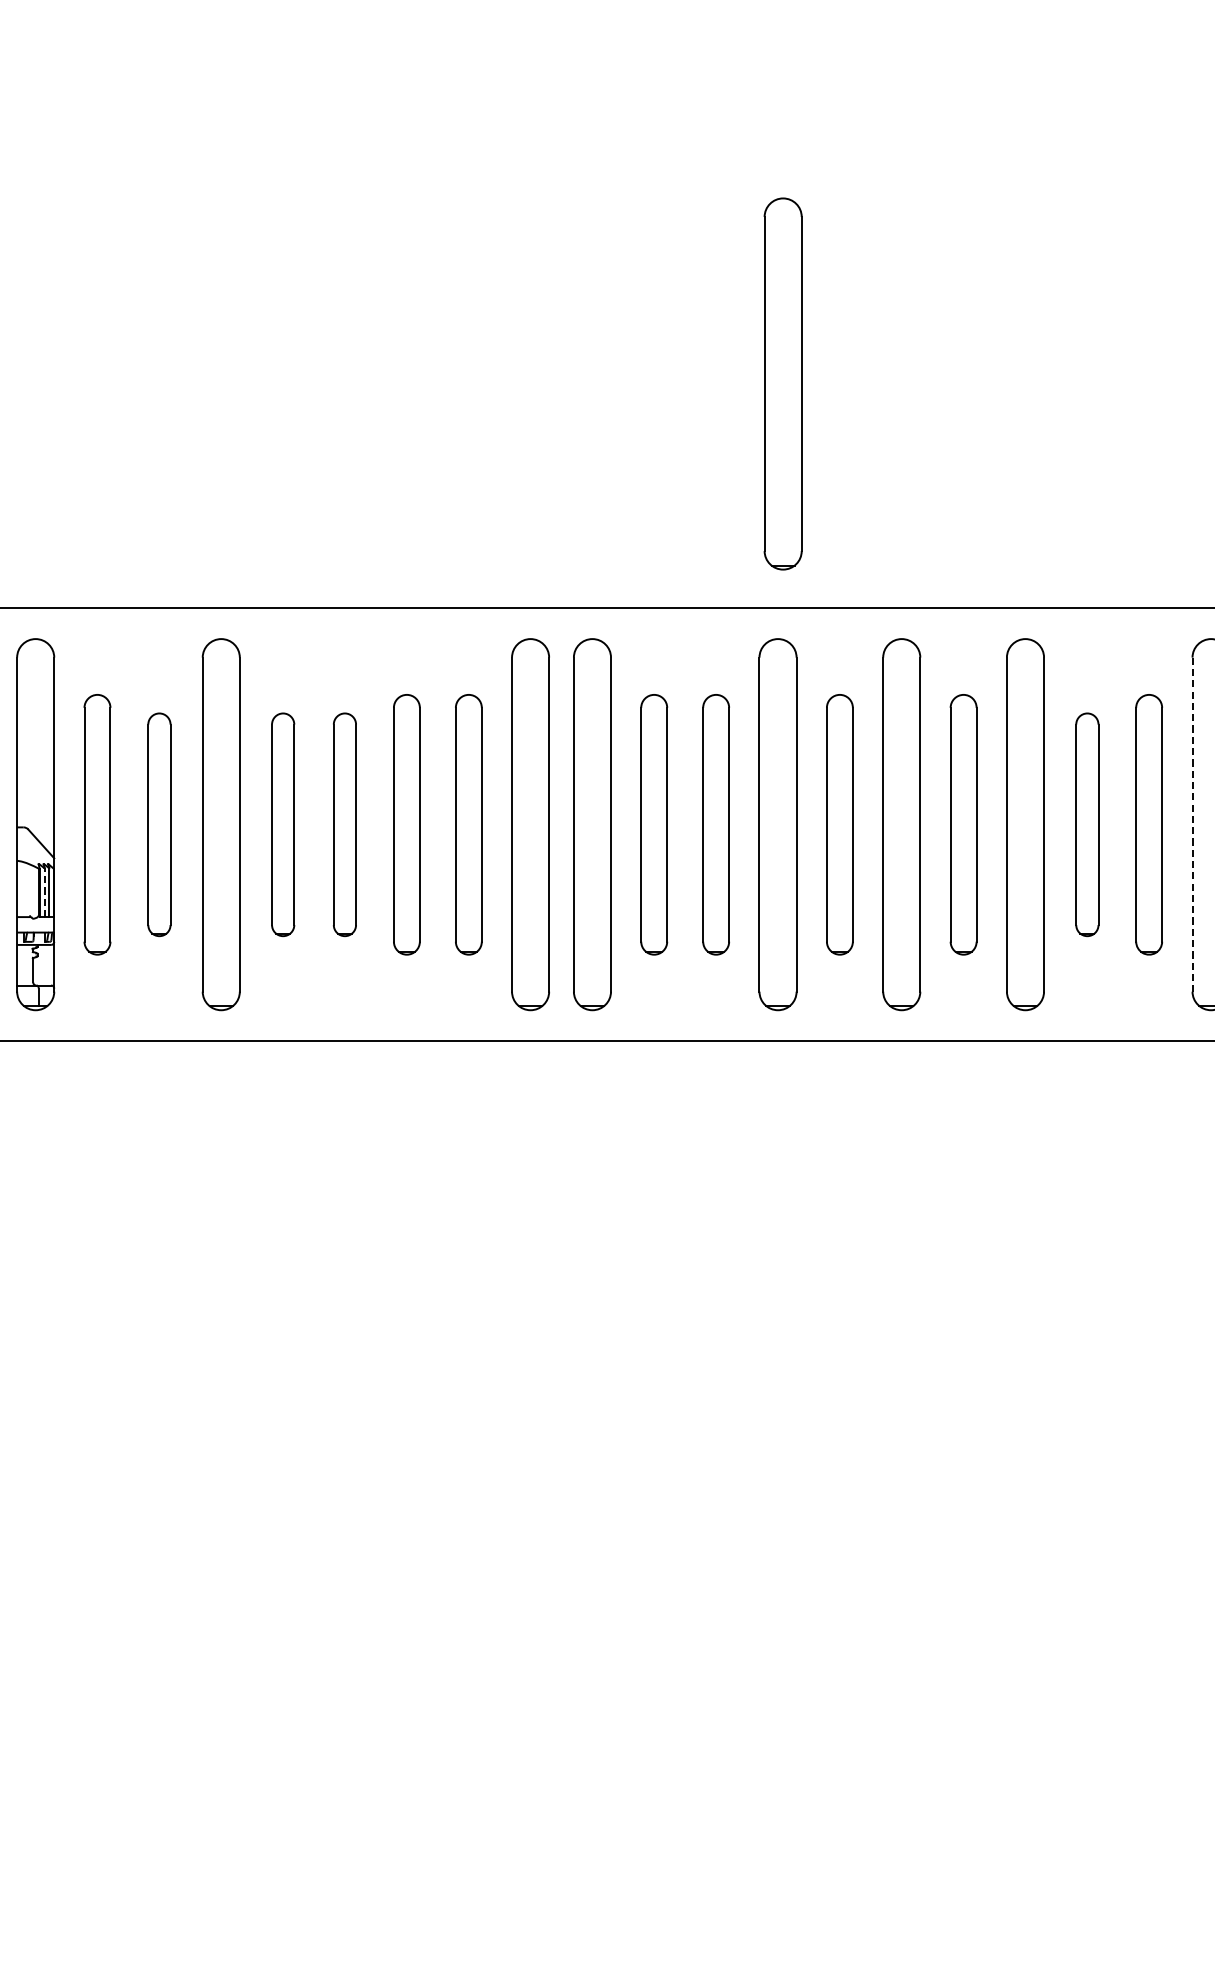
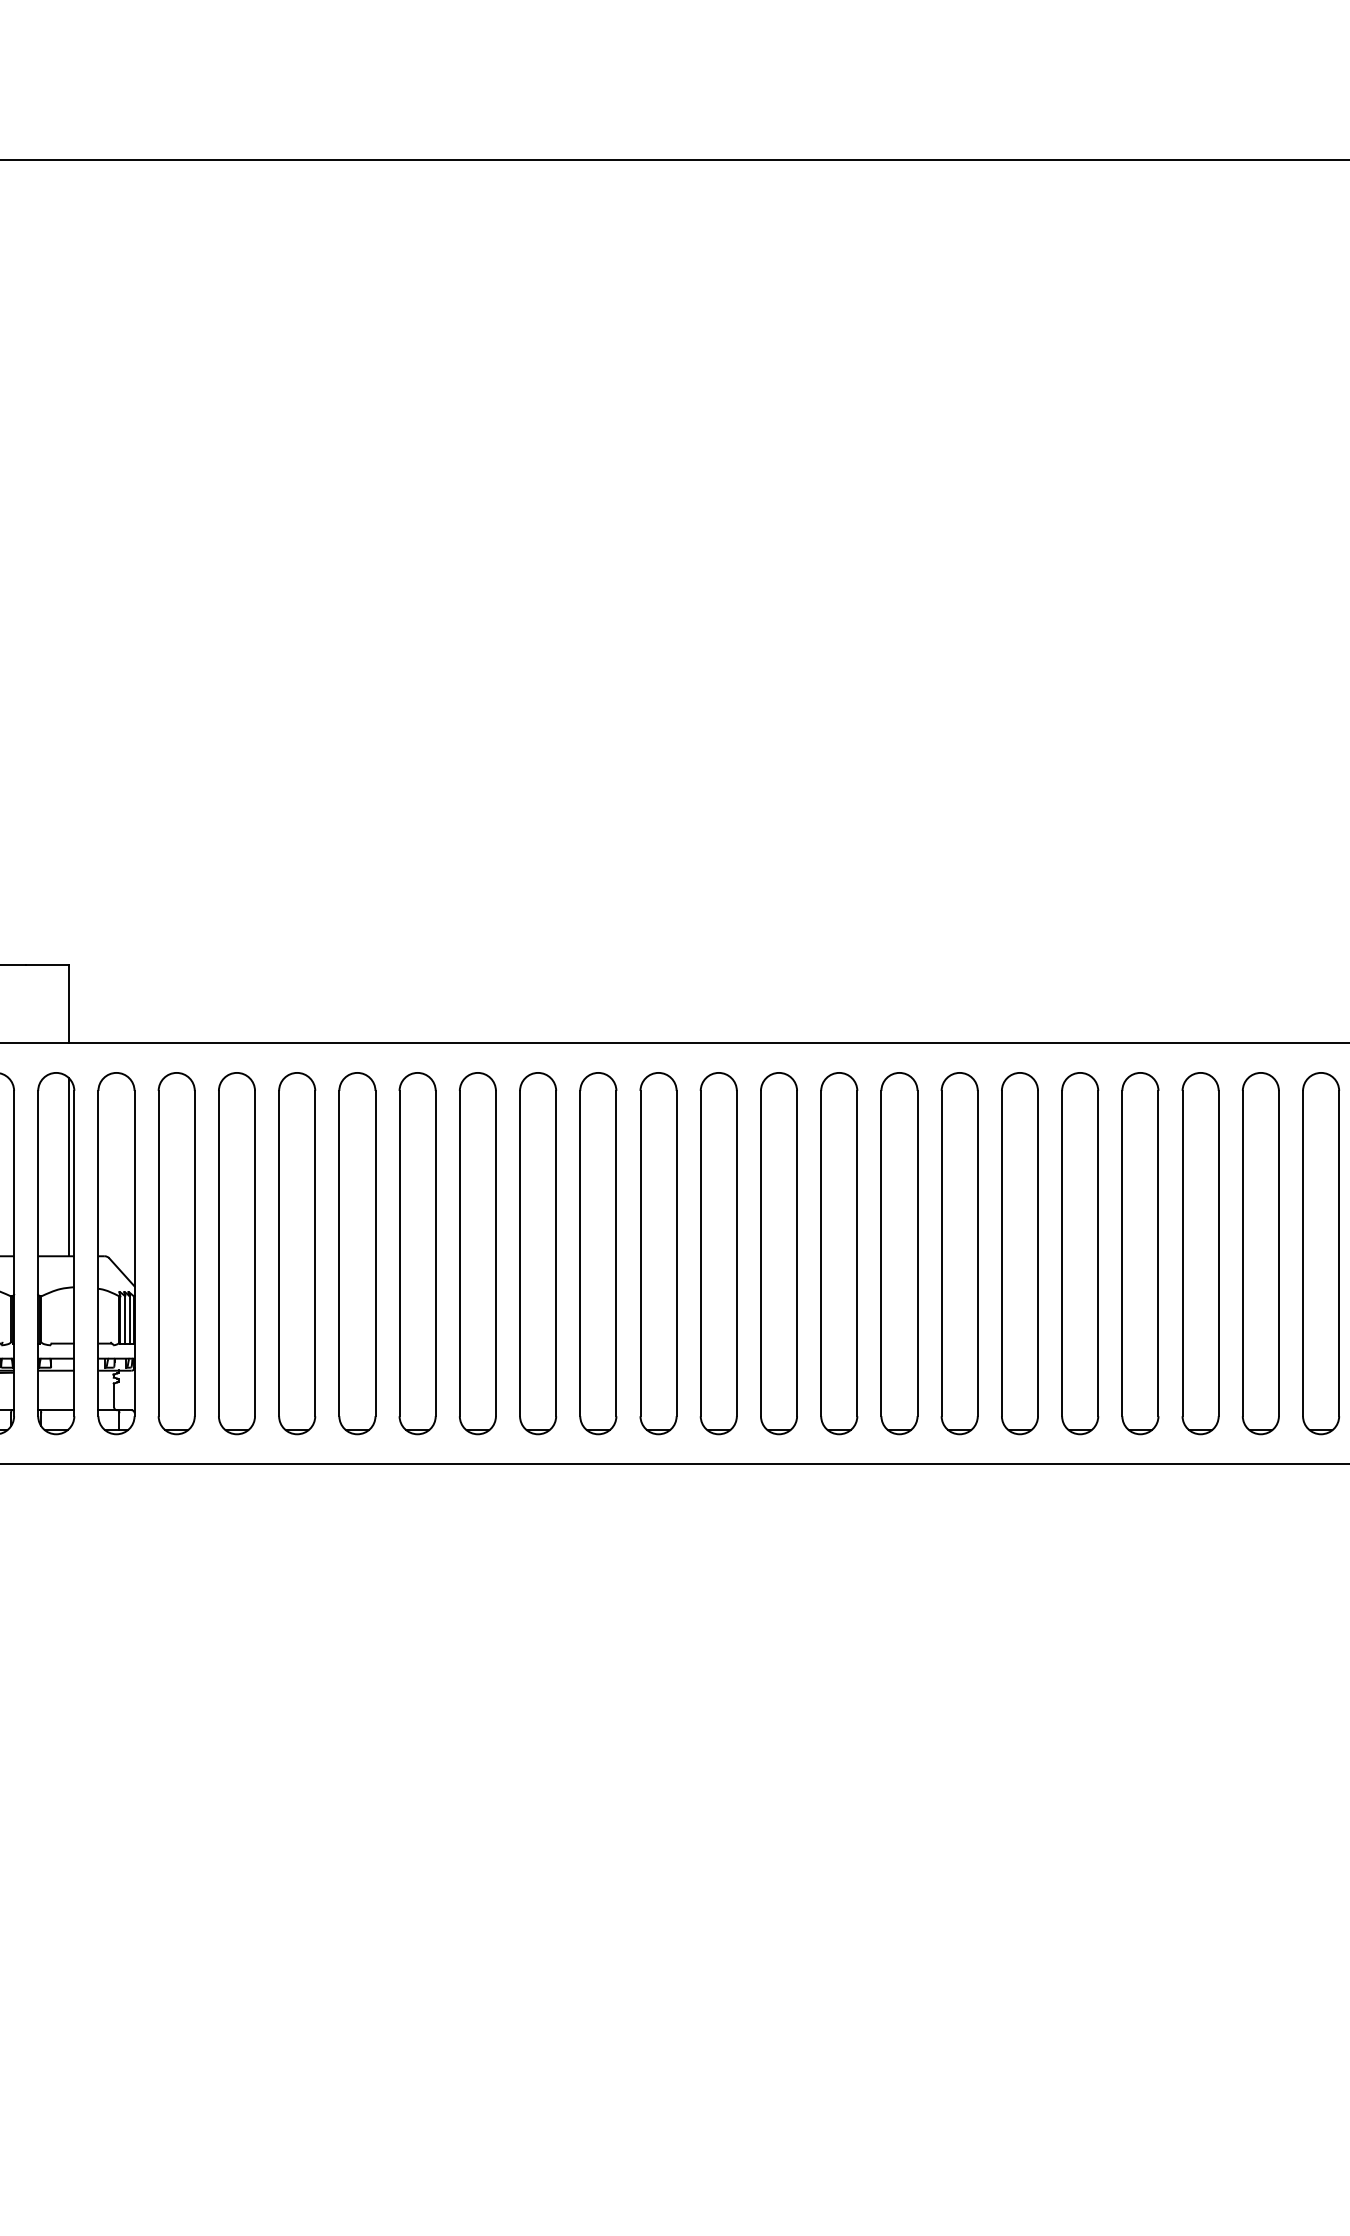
part: (783, 383) -> (844, 824), removed
part: (97, 824) -> (176, 1253), size x1.43
part: (158, 824) -> (236, 1253), size x1.67
part: (283, 824) -> (357, 1253), size x1.67
part: (344, 824) -> (417, 1253), size x1.67
part: (406, 824) -> (477, 1253), size x1.43
part: (469, 824) -> (538, 1253), size x1.43
part: (654, 824) -> (718, 1253), size x1.43
part: (715, 824) -> (778, 1253), size x1.43
part: (839, 824) -> (899, 1253), size x1.43
part: (963, 824) -> (1019, 1253), size x1.43
part: (1087, 824) -> (1140, 1253), size x1.67
part: (1149, 824) -> (1200, 1253), size x1.43
line: (1192, 824) -> (1242, 1253), dashed -> solid
line: (44, 892) -> (125, 1319), dashed -> solid

